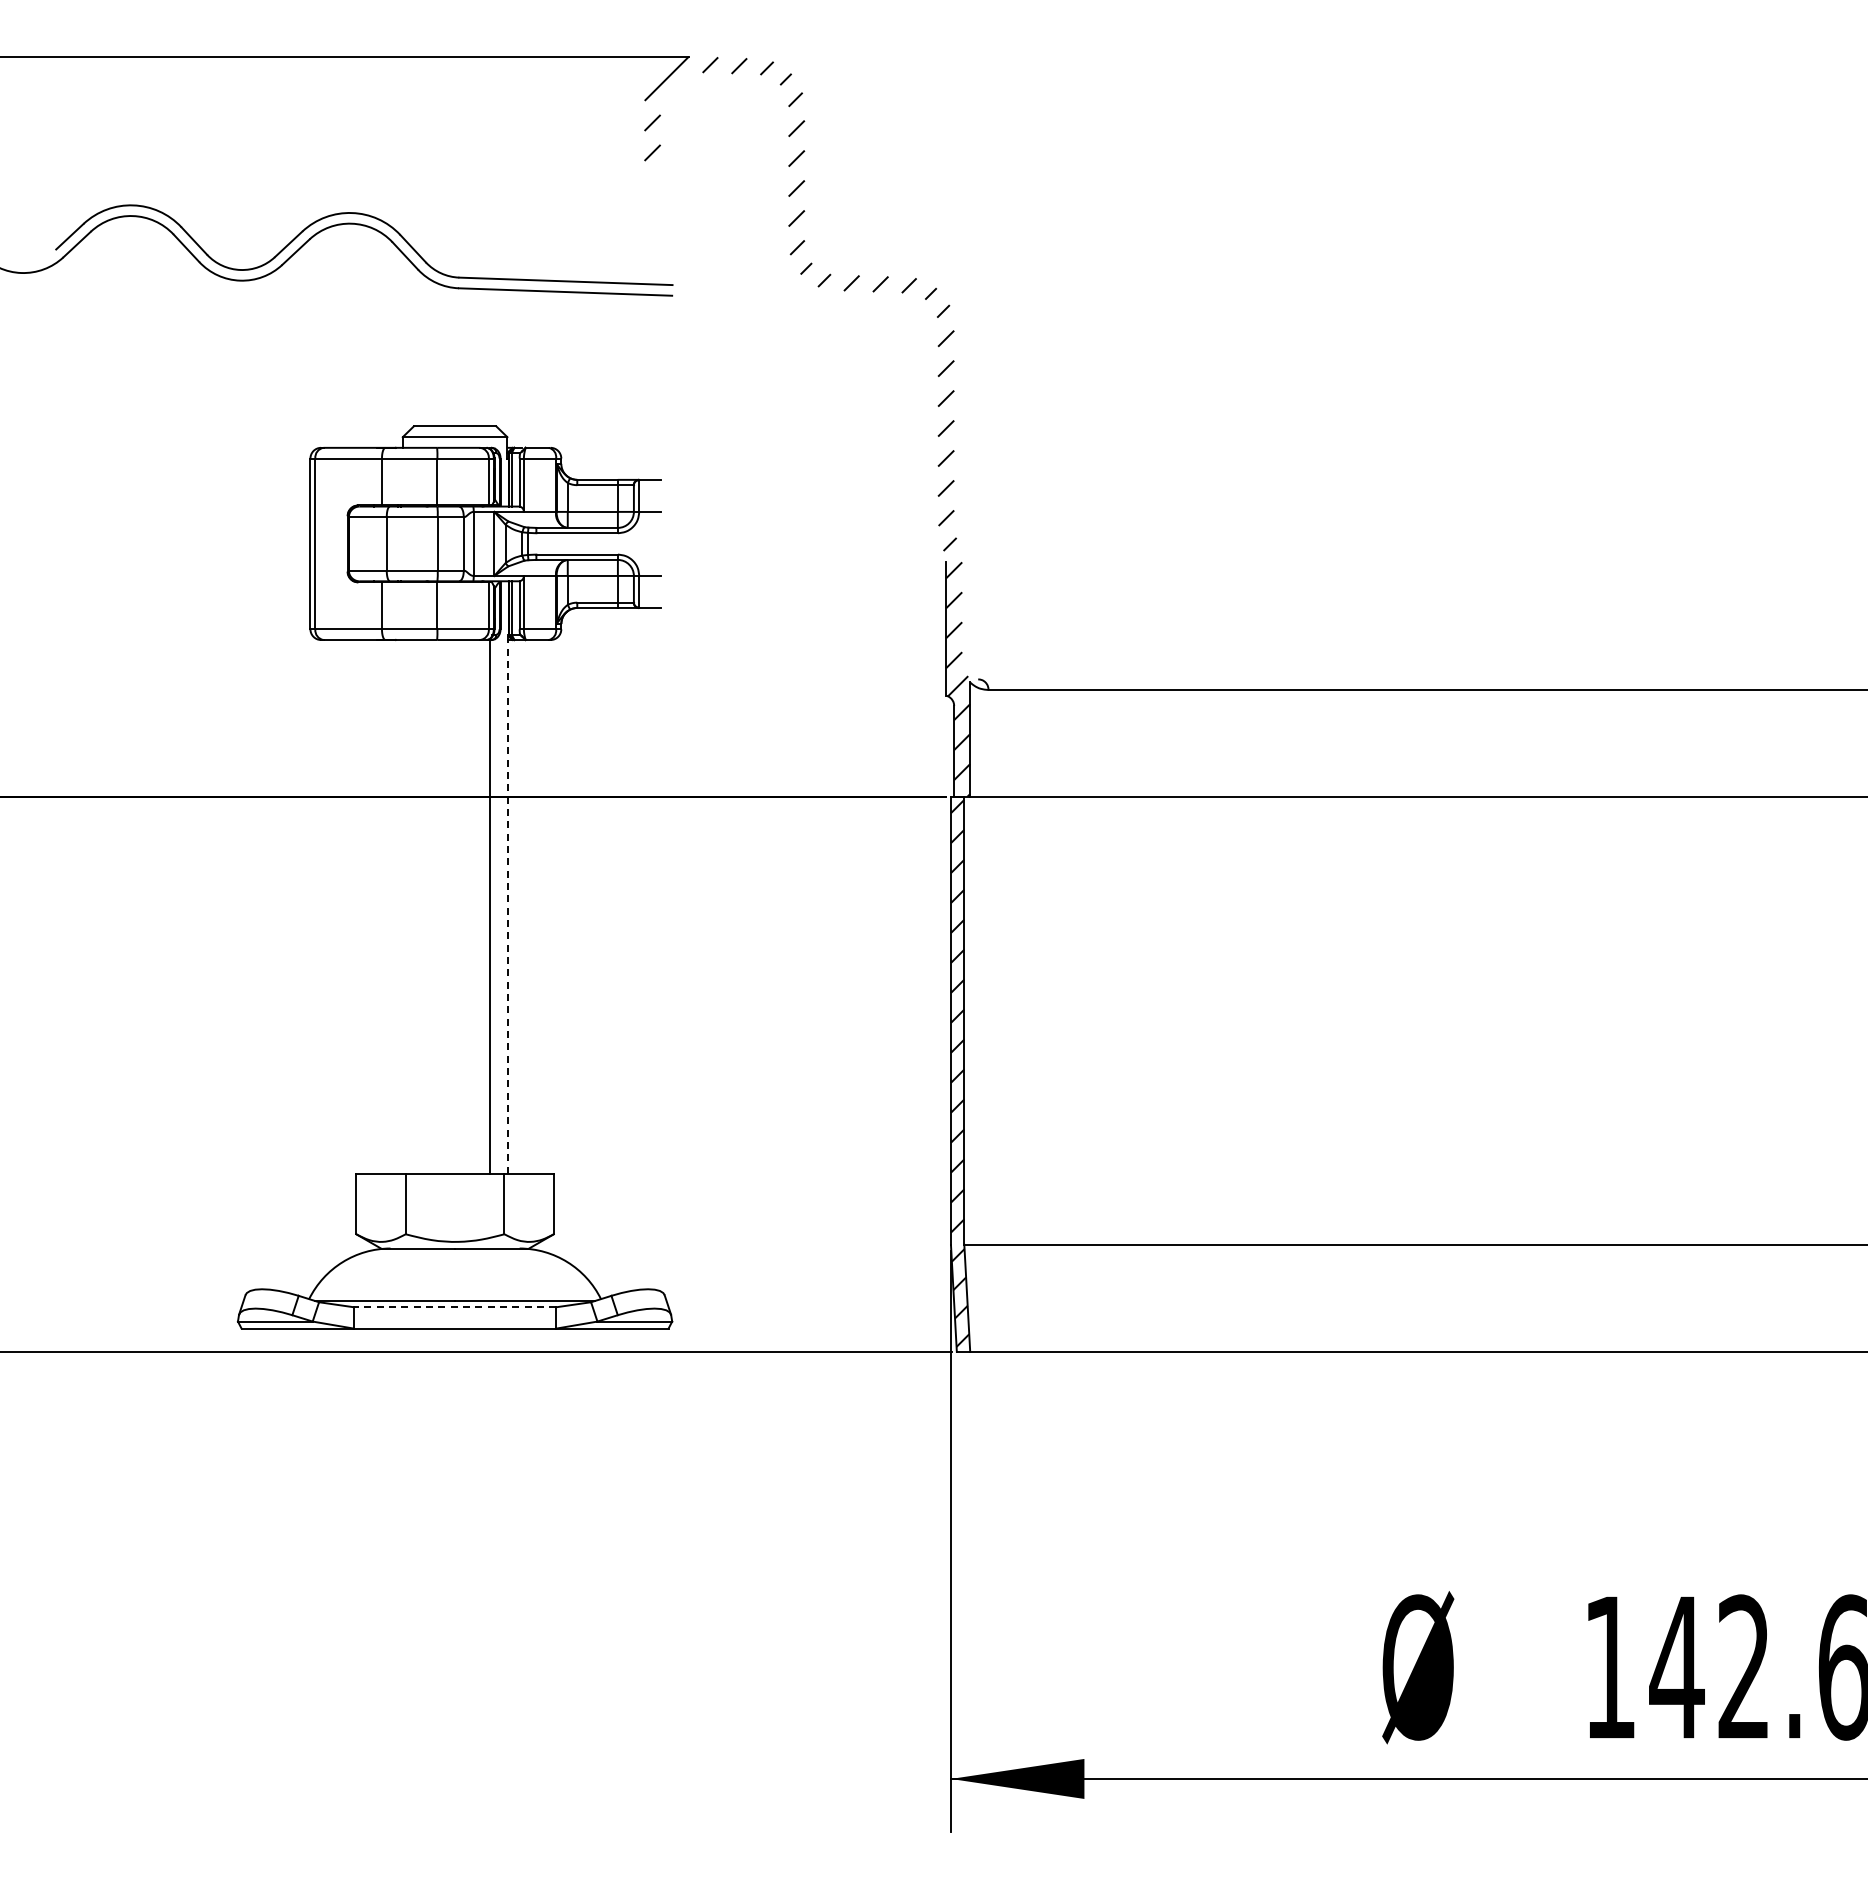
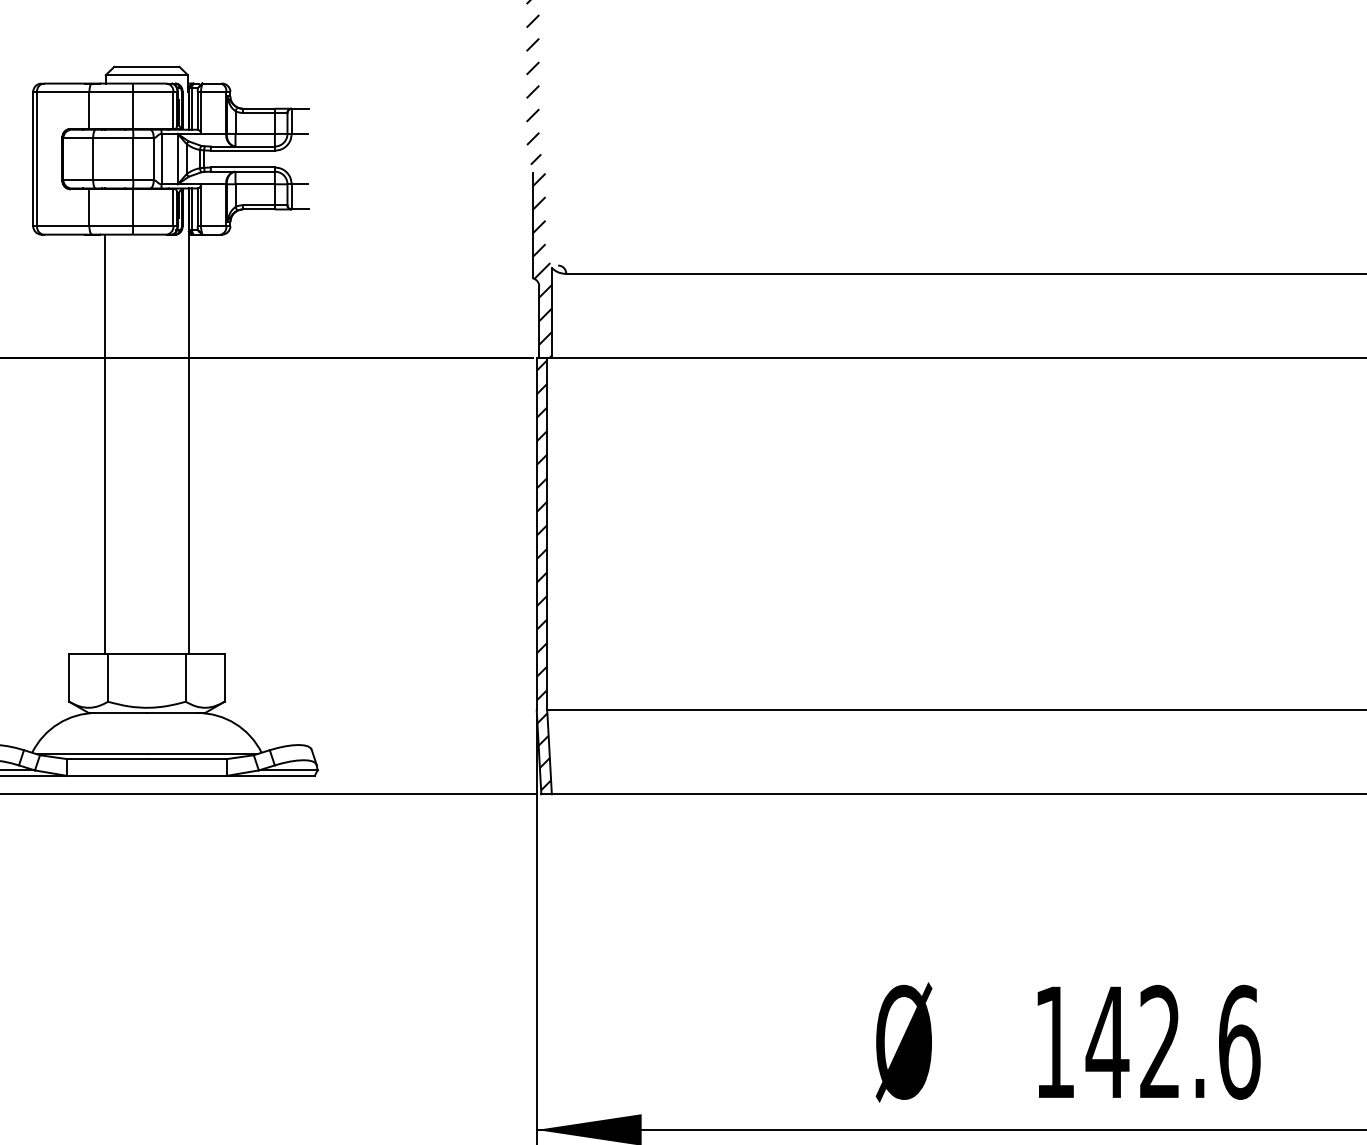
line: (508, 903) -> (188, 441), dashed -> solid
line: (489, 906) -> (104, 444), moved
line: (454, 1307) -> (146, 759), dashed -> solid

